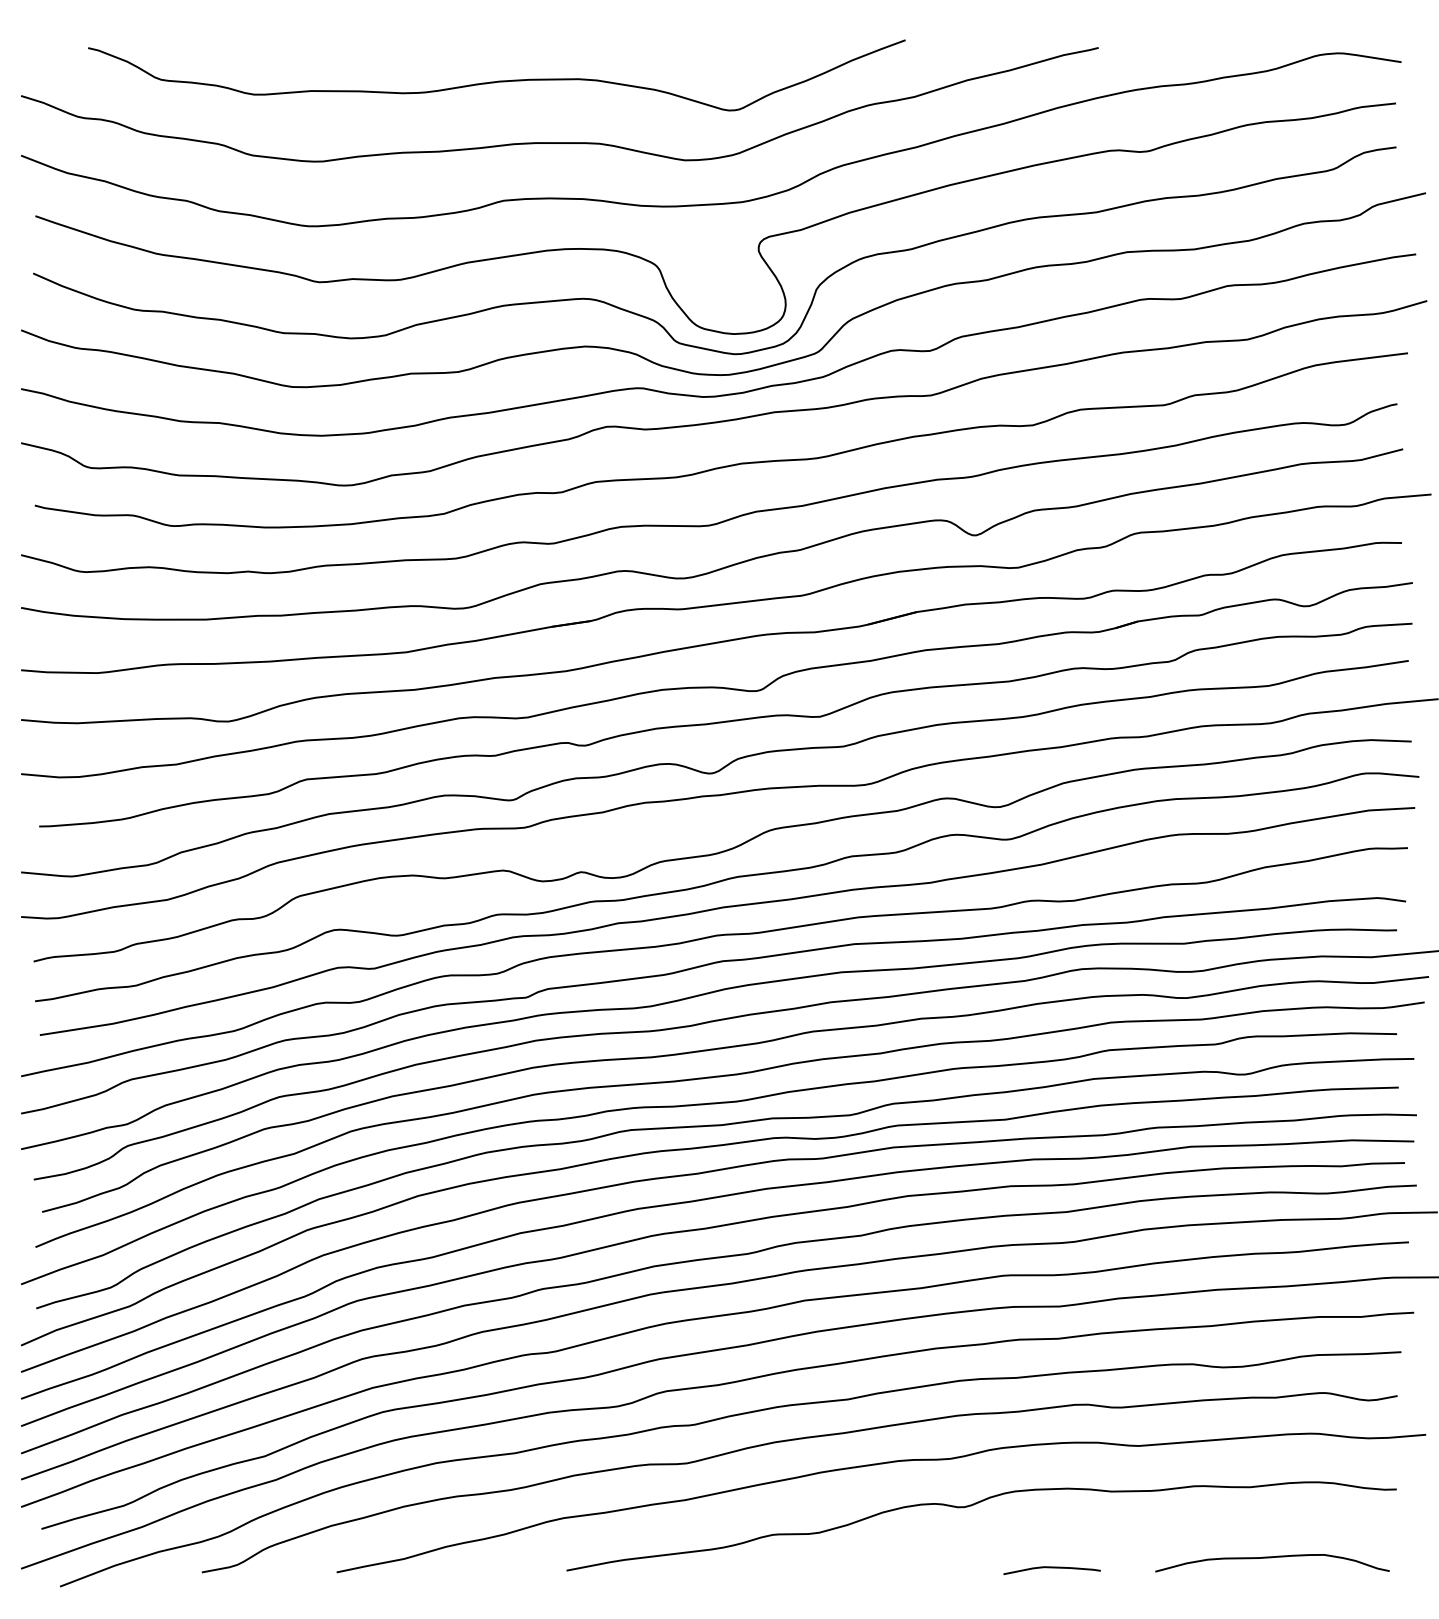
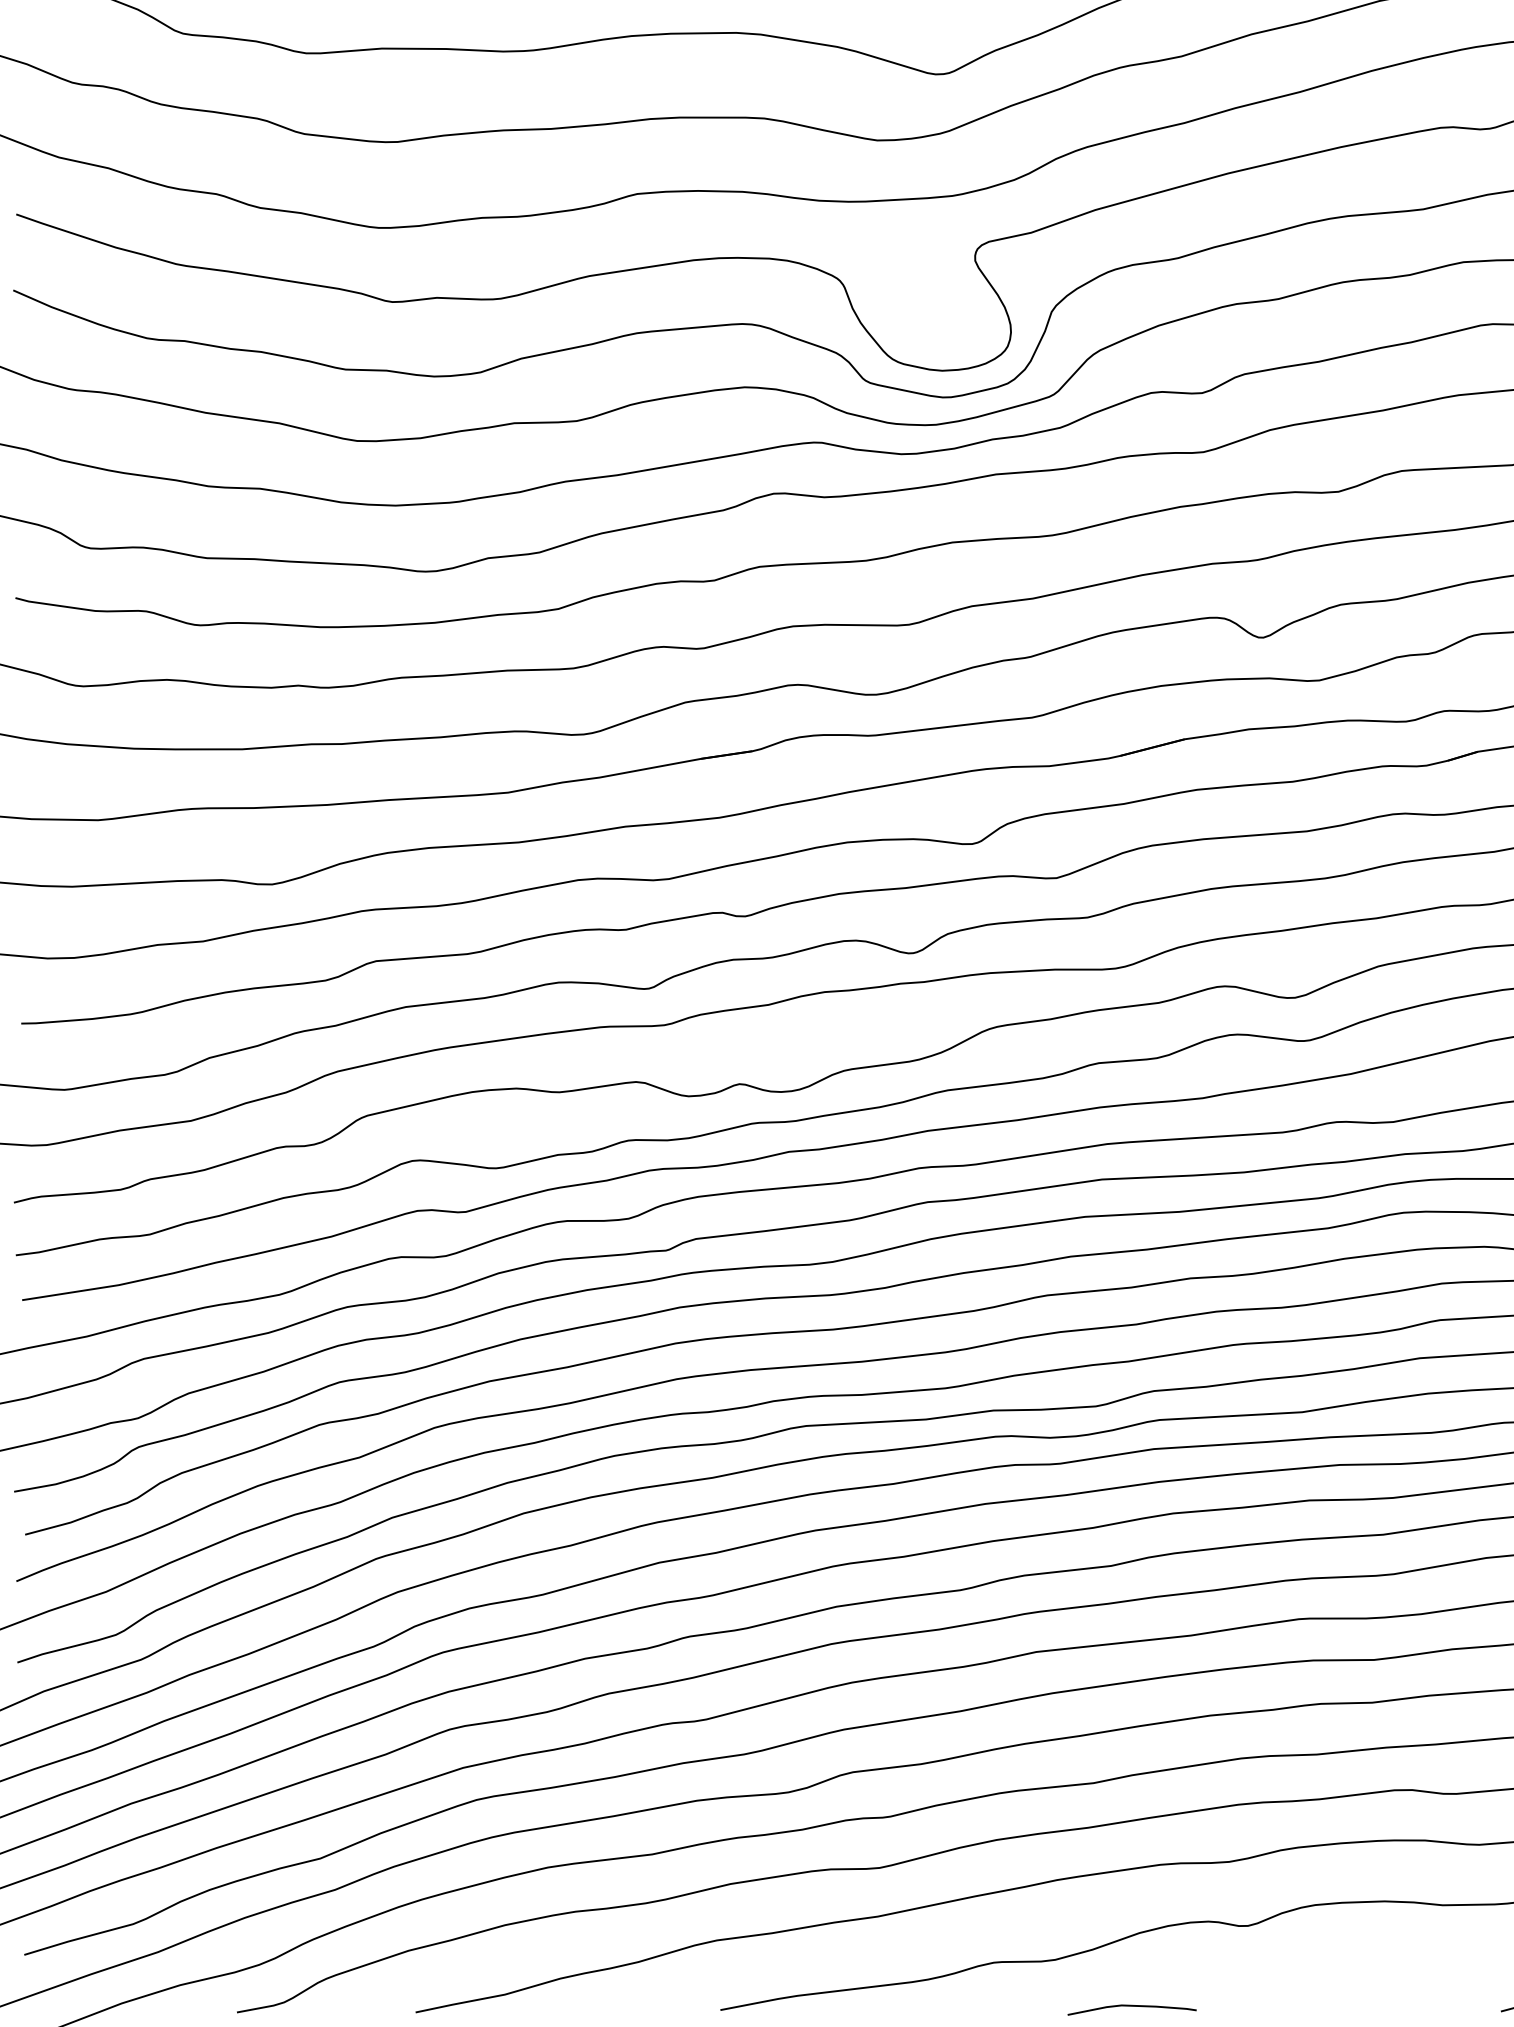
curve: (1051, 1568) -> (1131, 2007), moved

